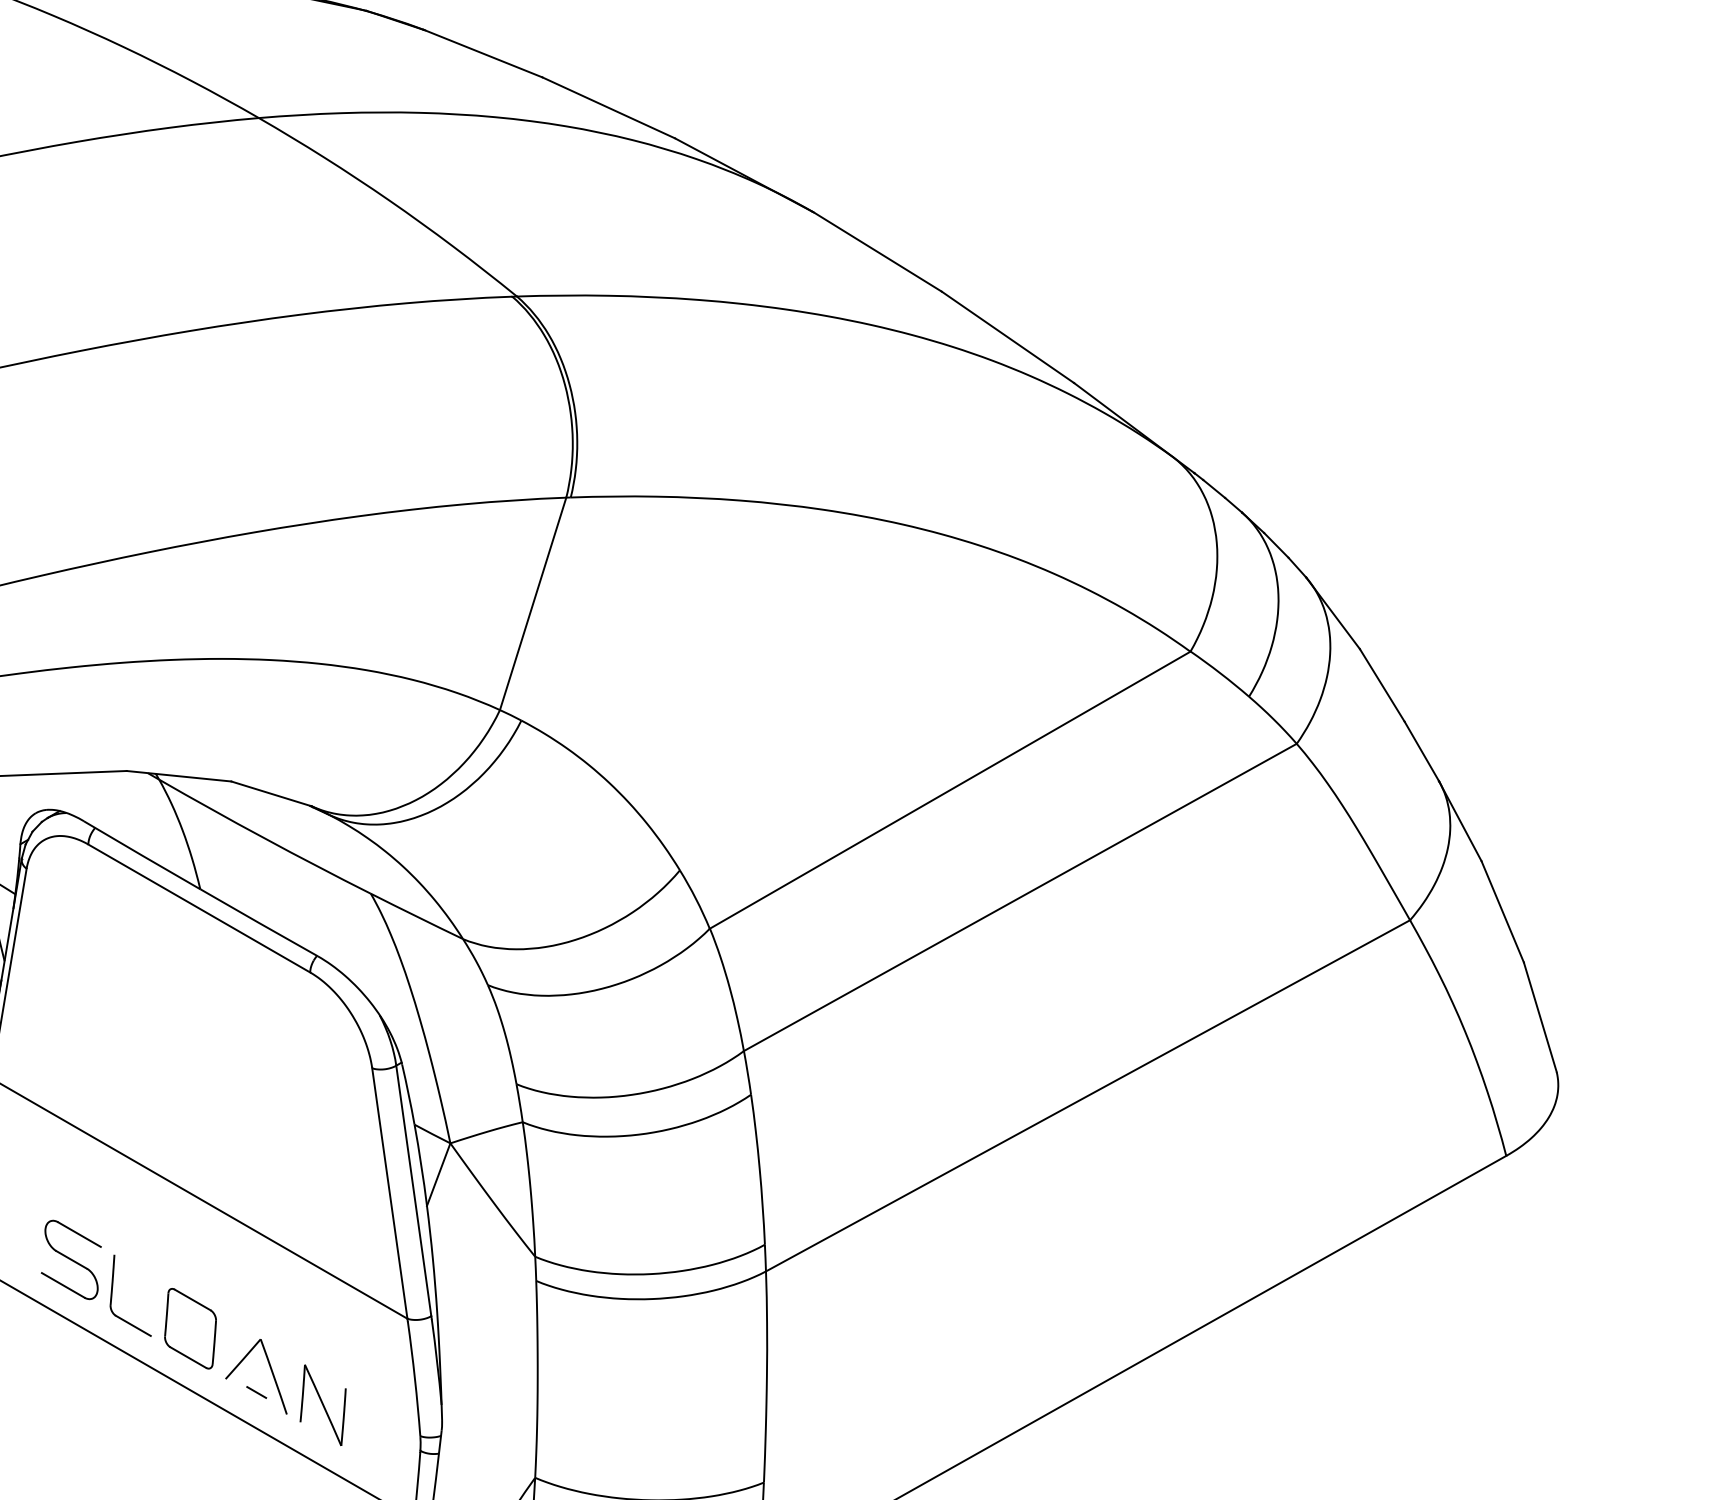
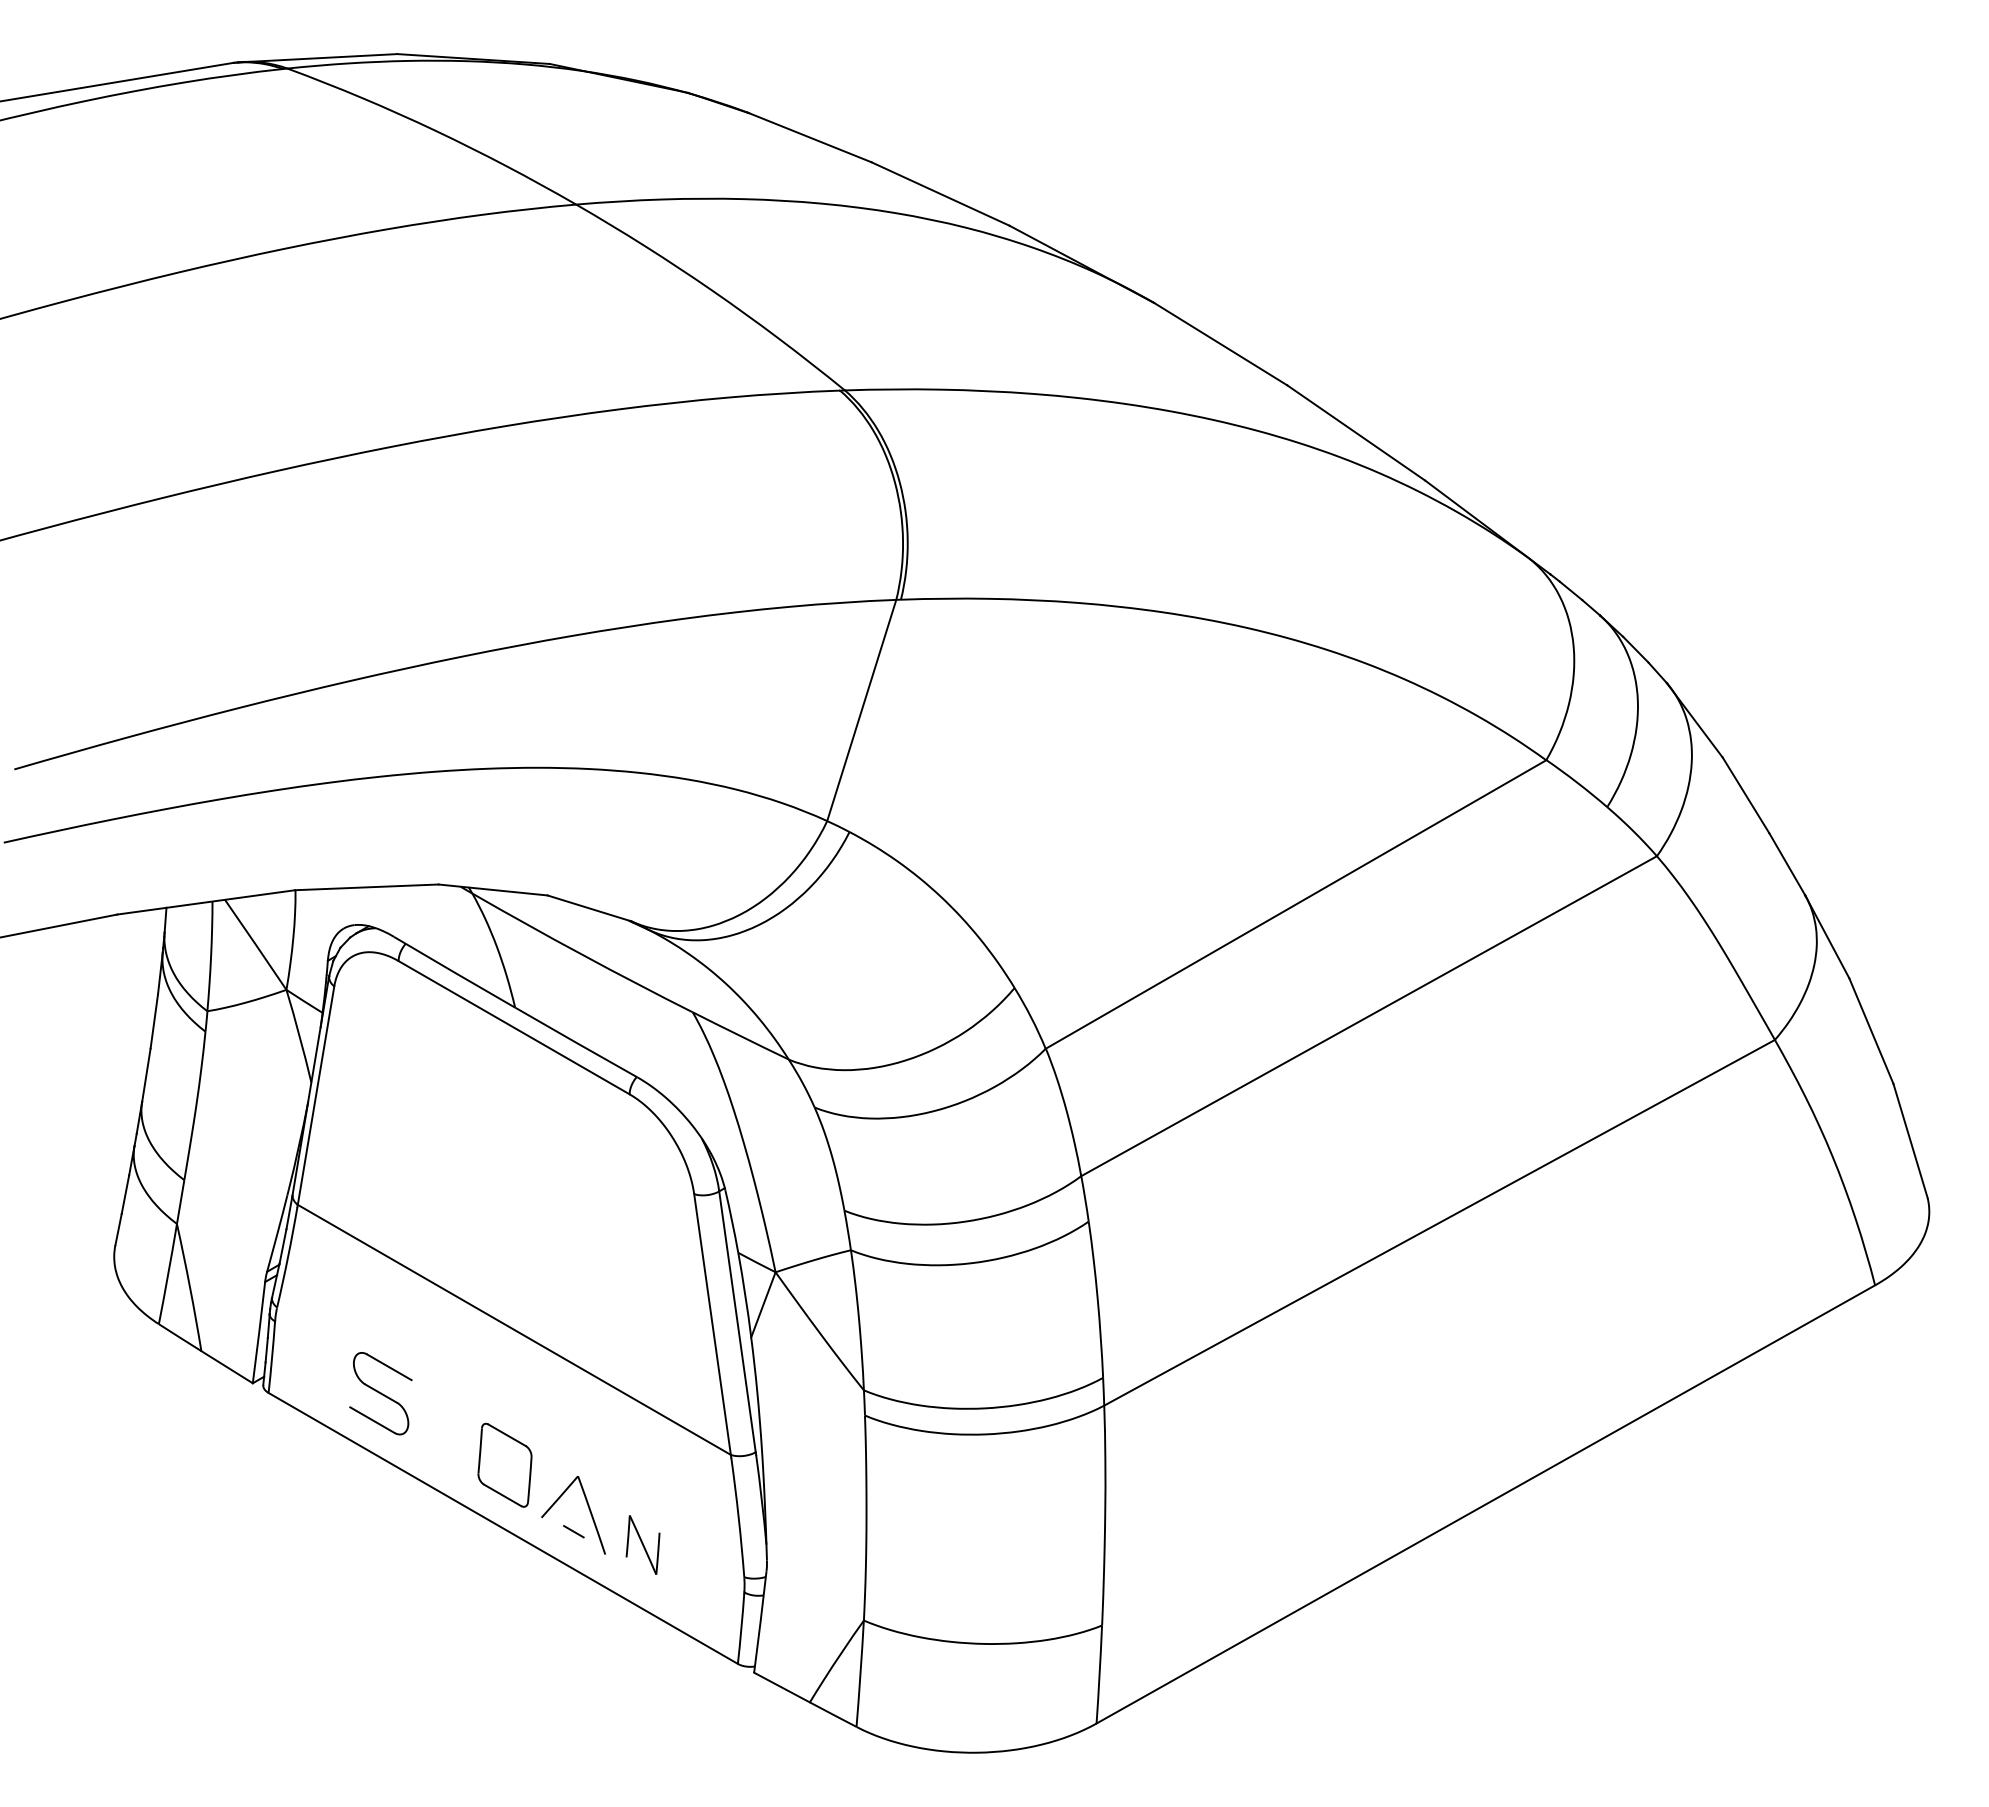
part: (113, 1289) -> (424, 1424), removed
part: (322, 1404) -> (642, 1544), size x0.7

